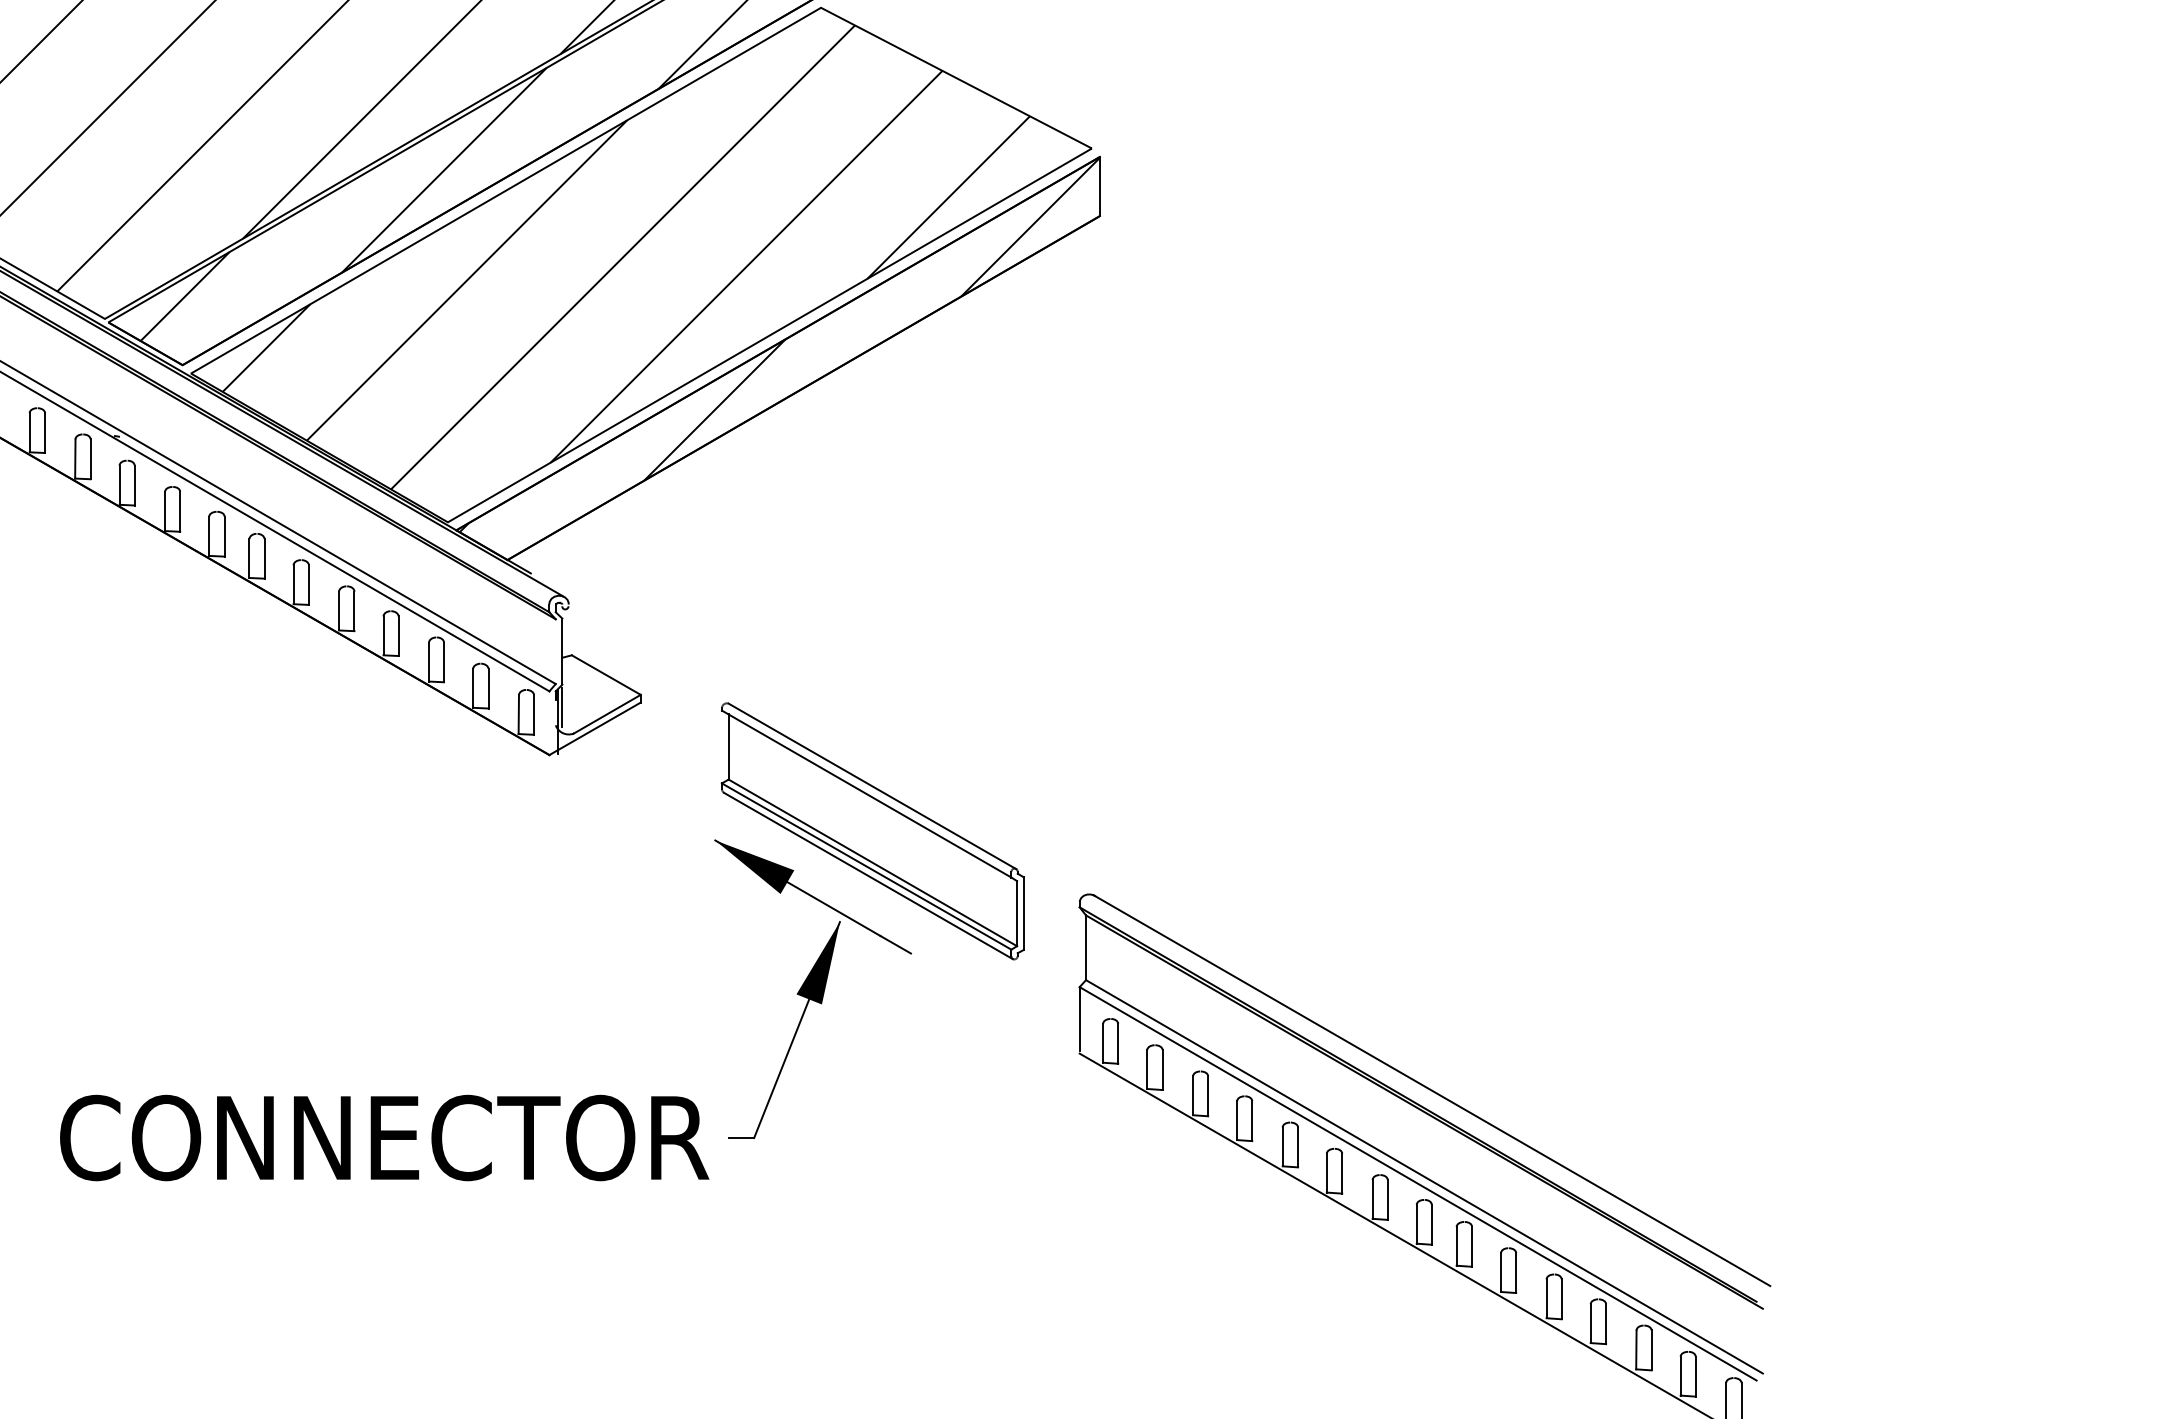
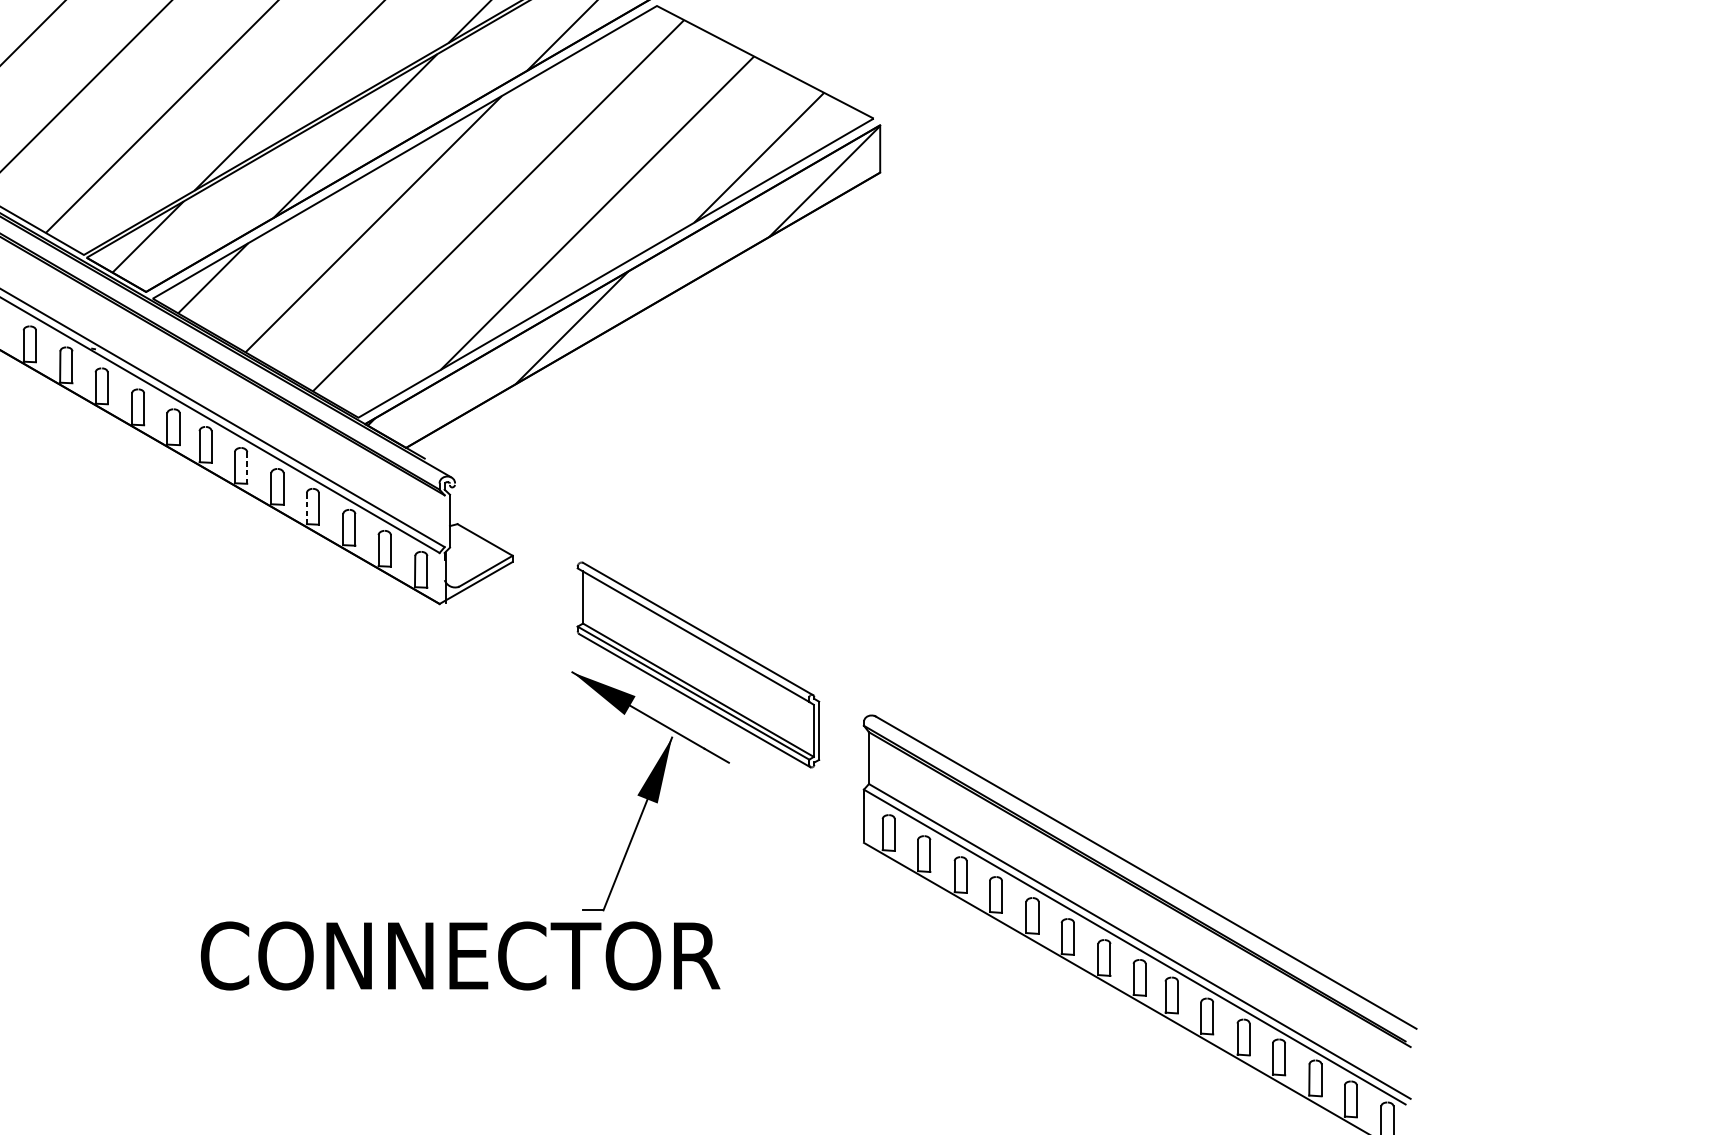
line: (308, 585) -> (246, 468), solid -> dashed
line: (383, 636) -> (306, 509), solid -> dashed
line: (562, 706) -> (450, 565), removed
text: (384, 1137) -> (460, 955), moved

